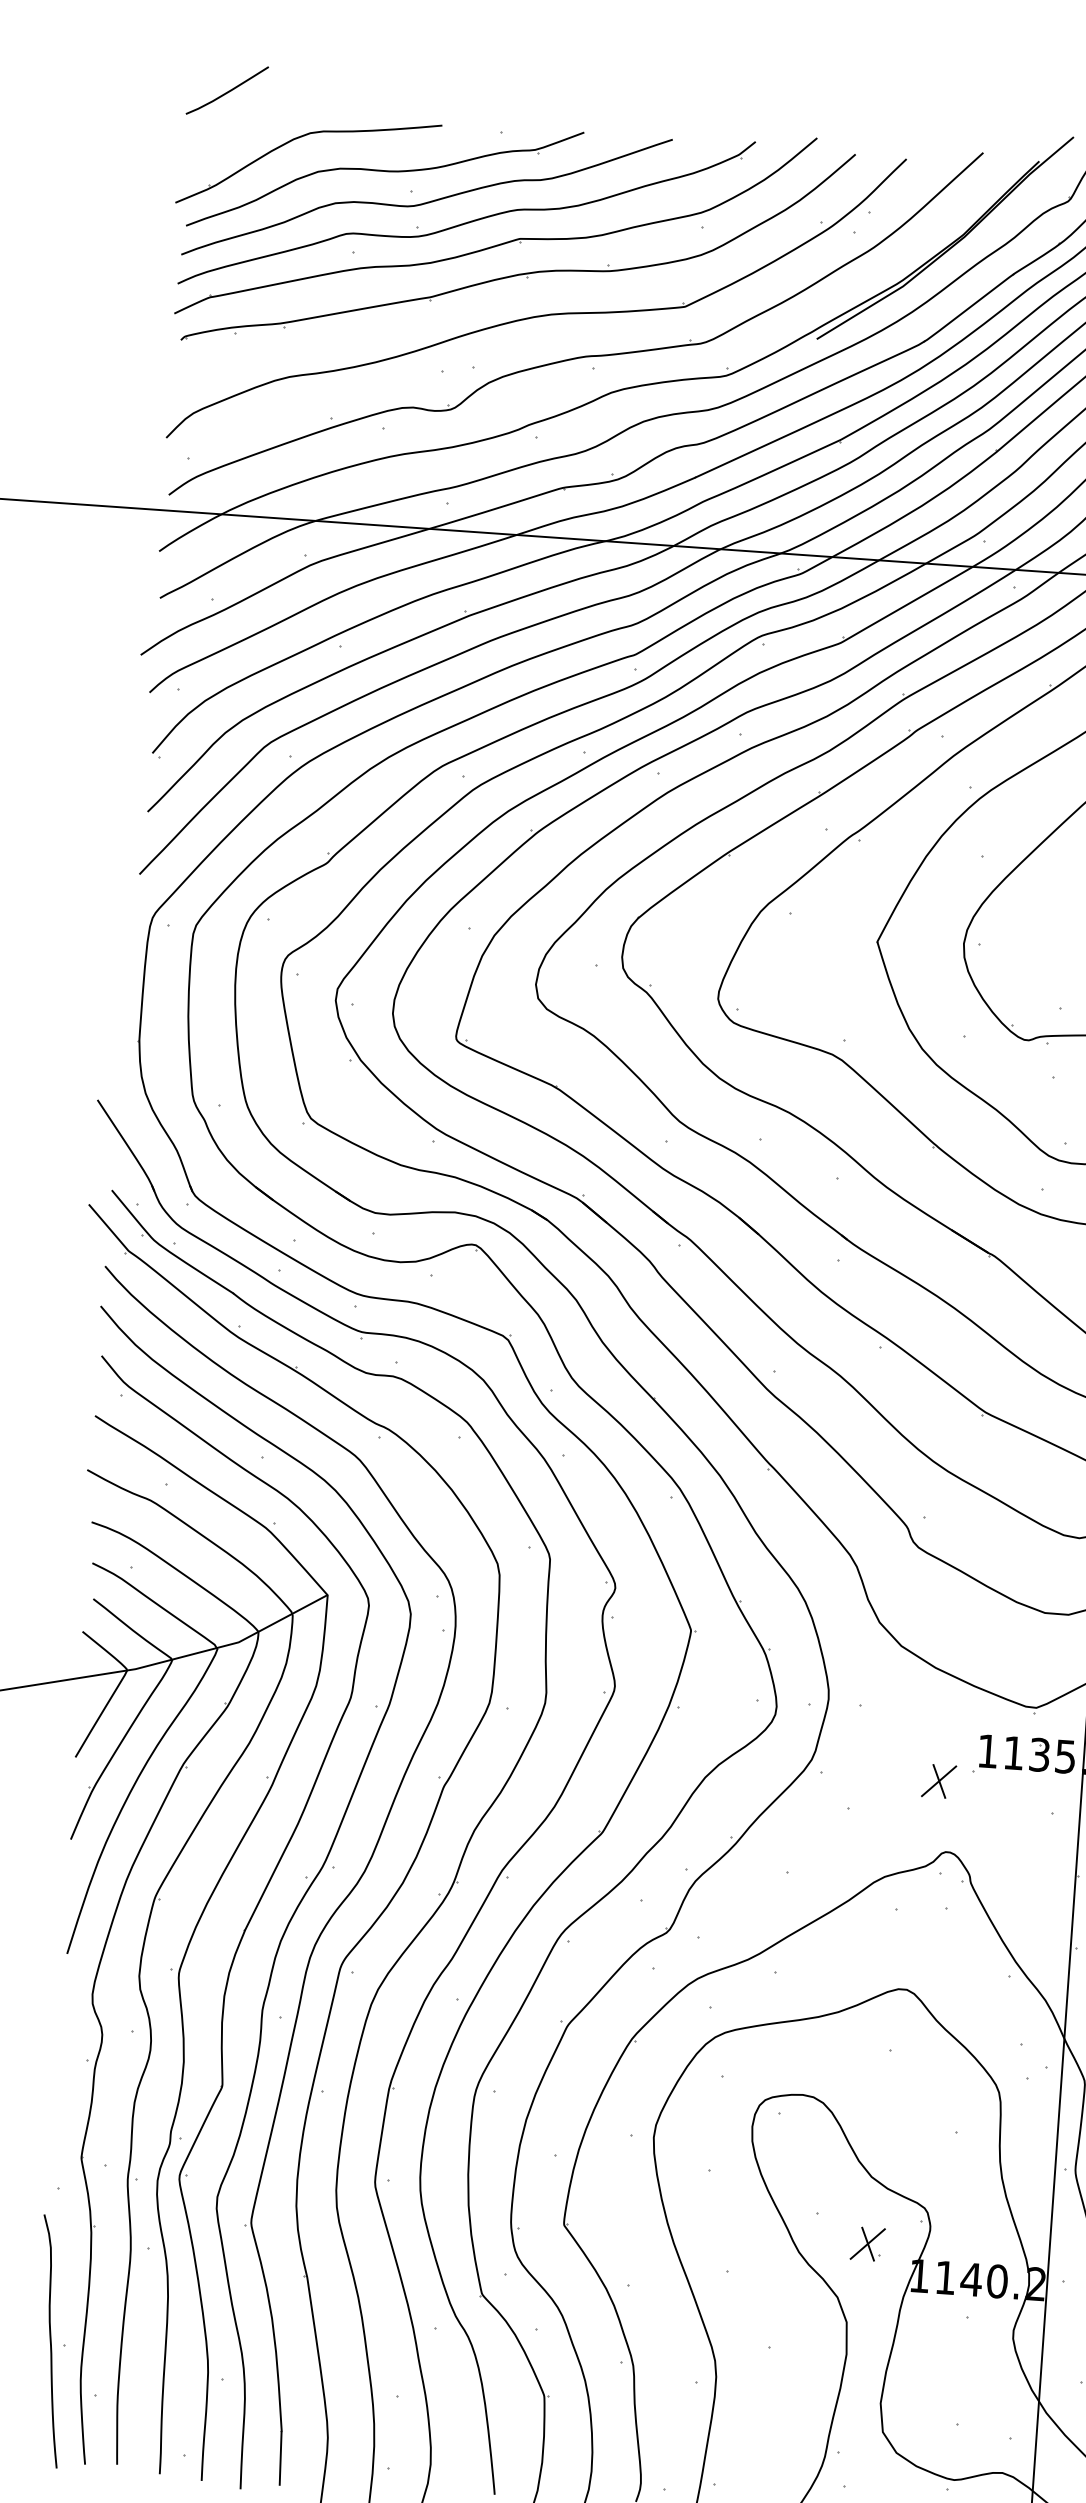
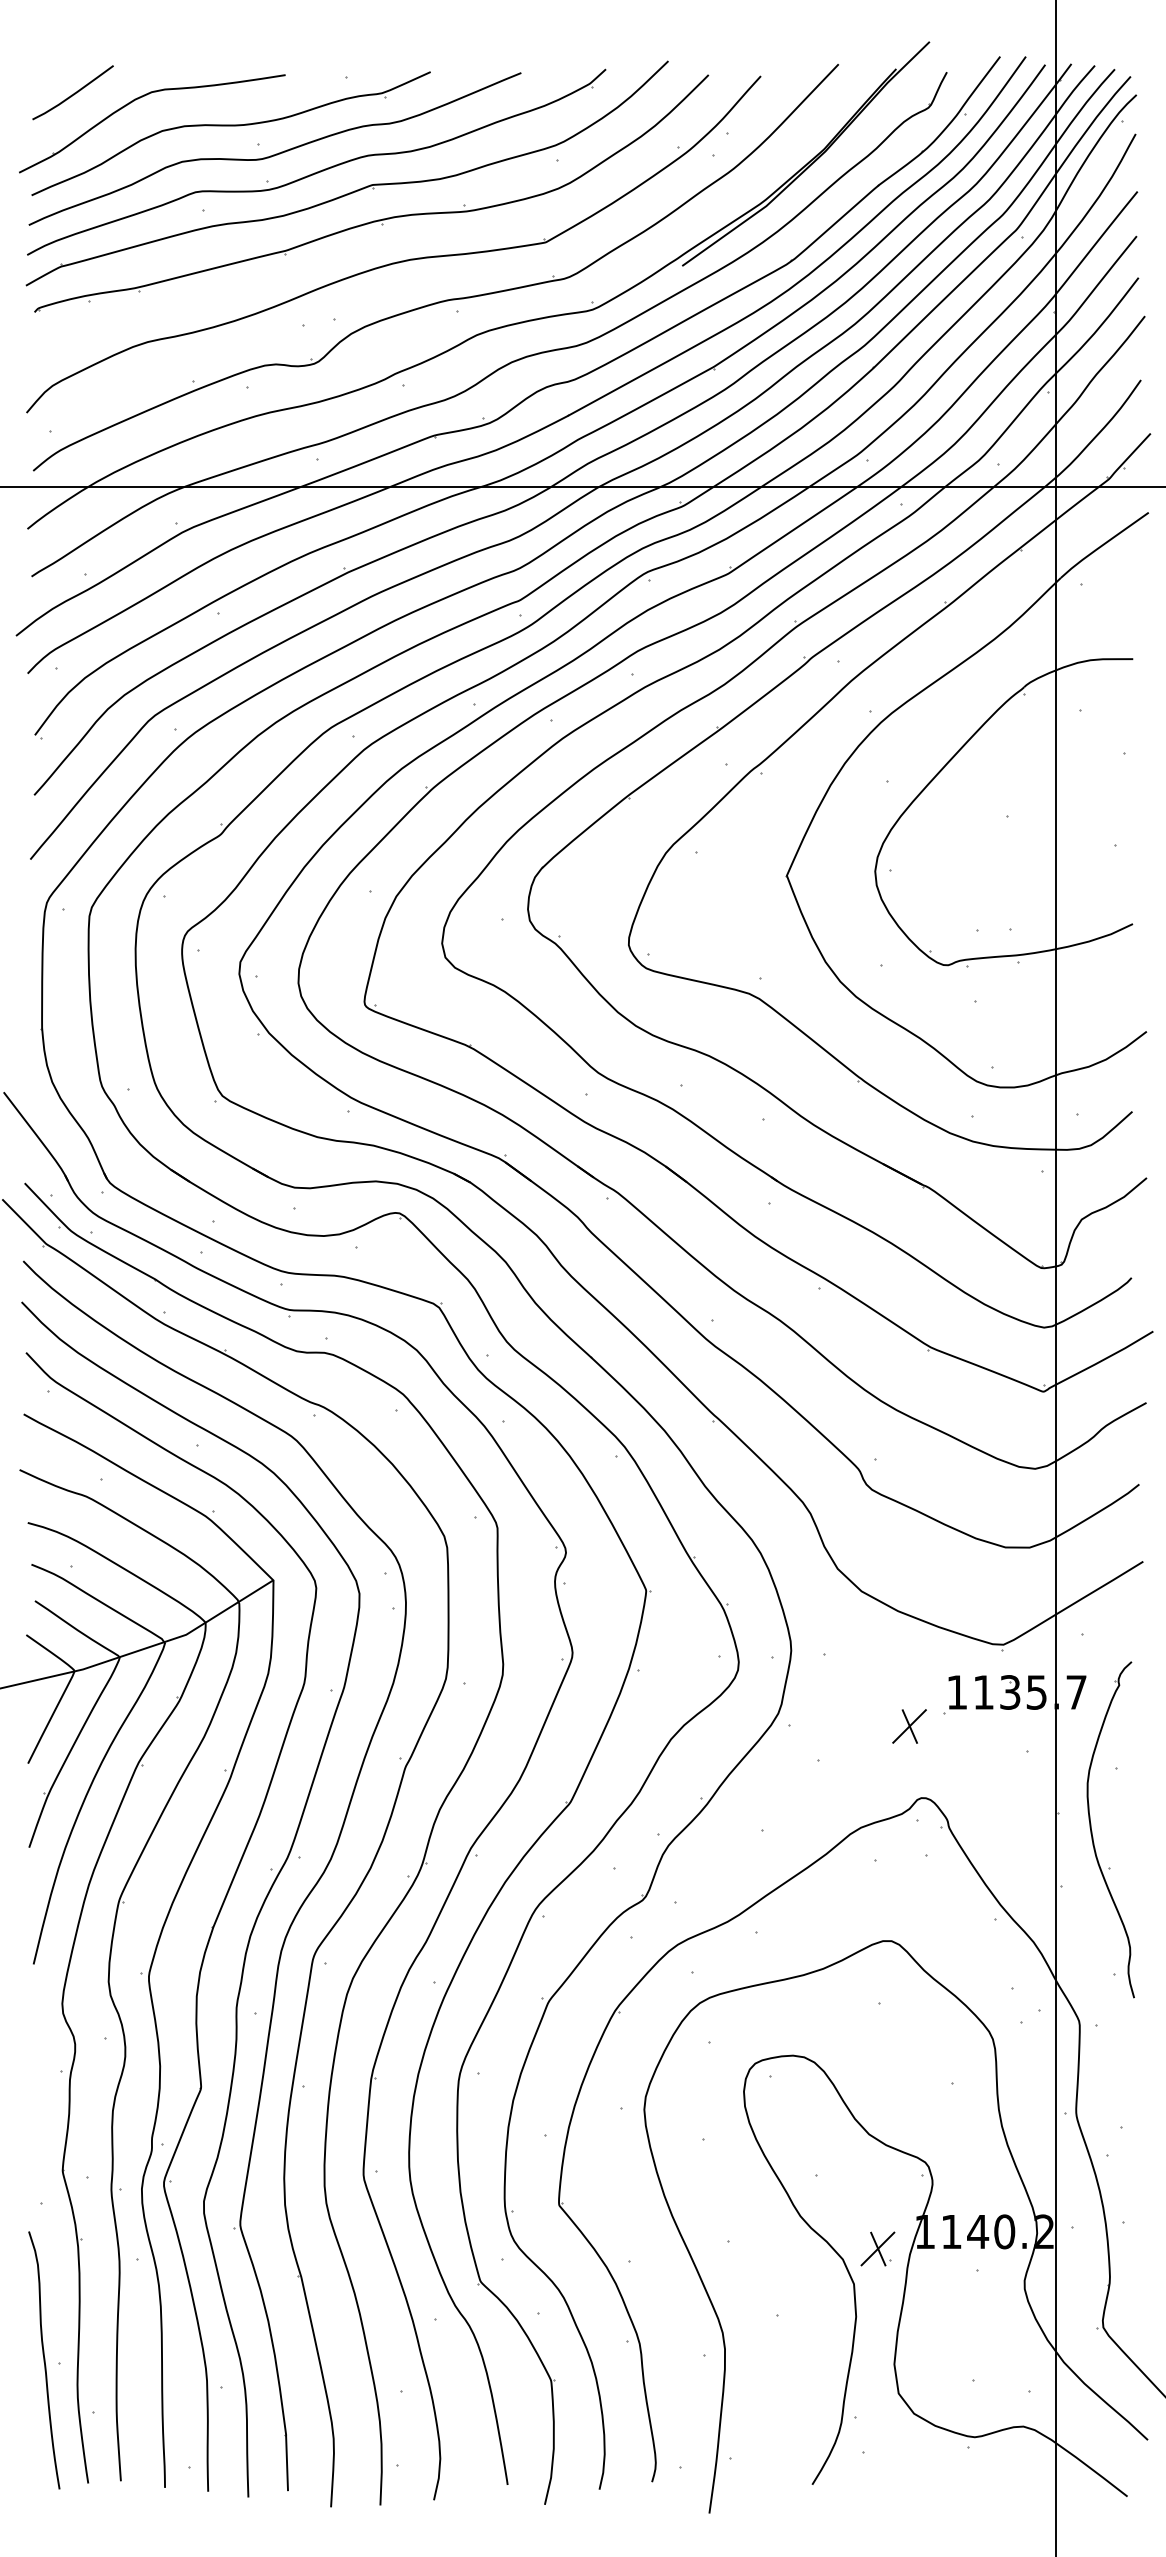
curve: (227, 91) -> (73, 93), moved
part: (867, 2243) -> (877, 2248), moved

